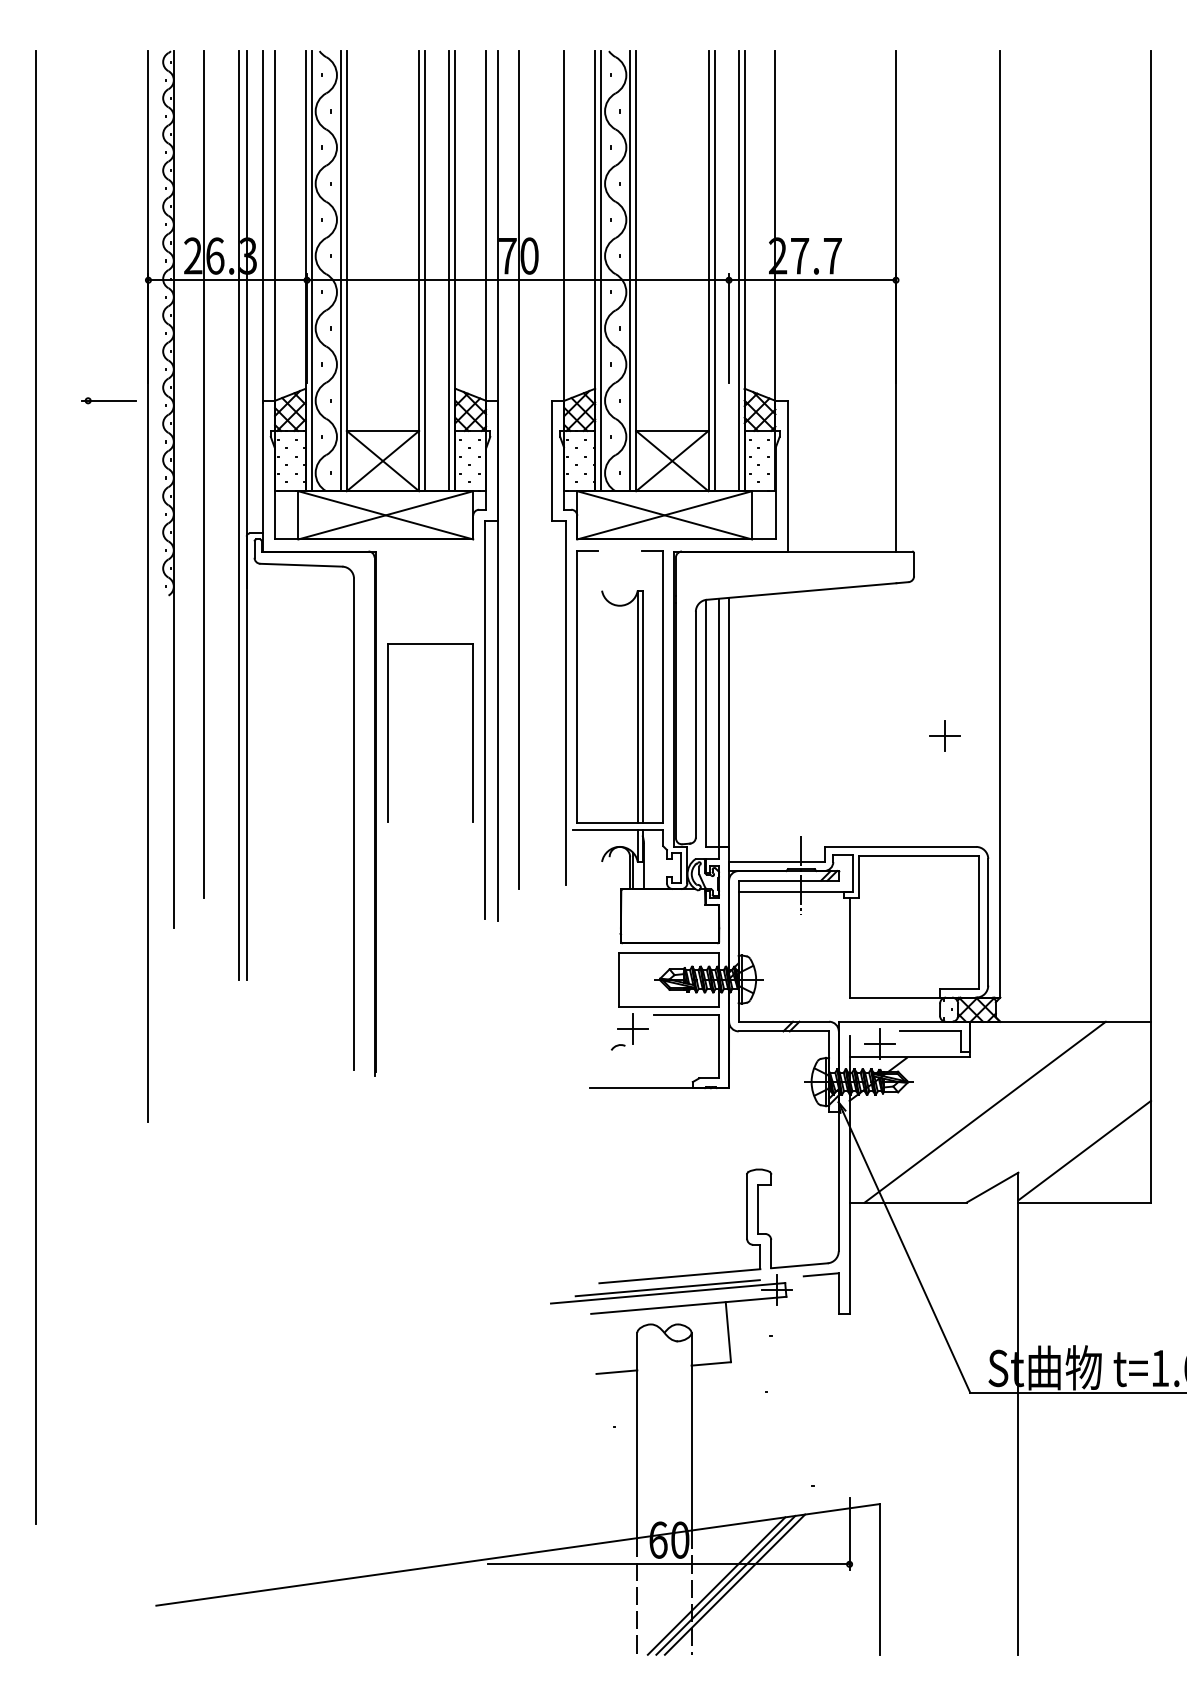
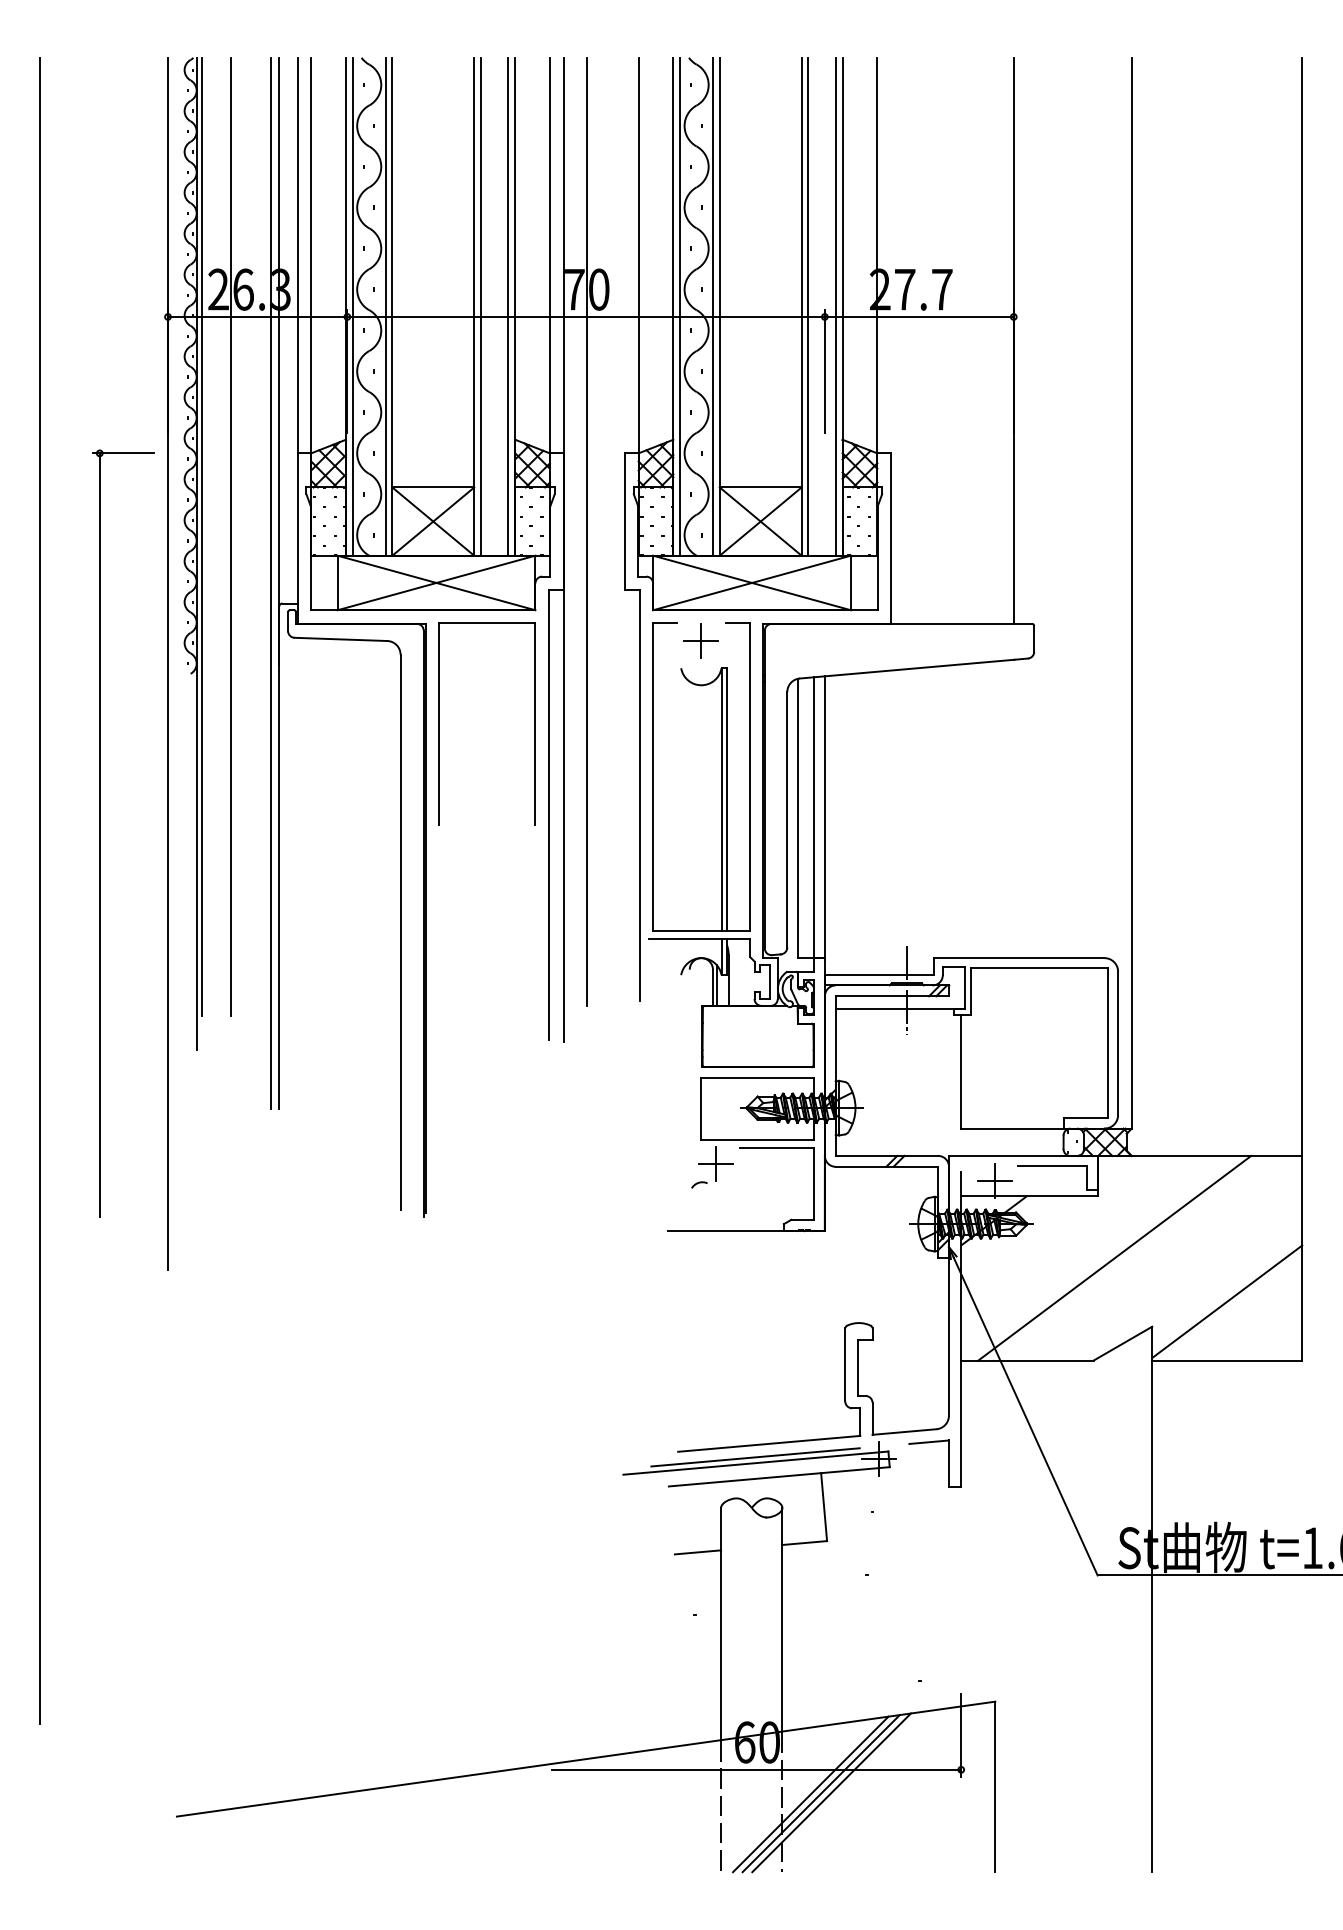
line: (178, 474) -> (201, 536), added
part: (388, 732) -> (439, 723), moved
part: (944, 735) -> (700, 640), moved
line: (88, 738) -> (100, 835), added

